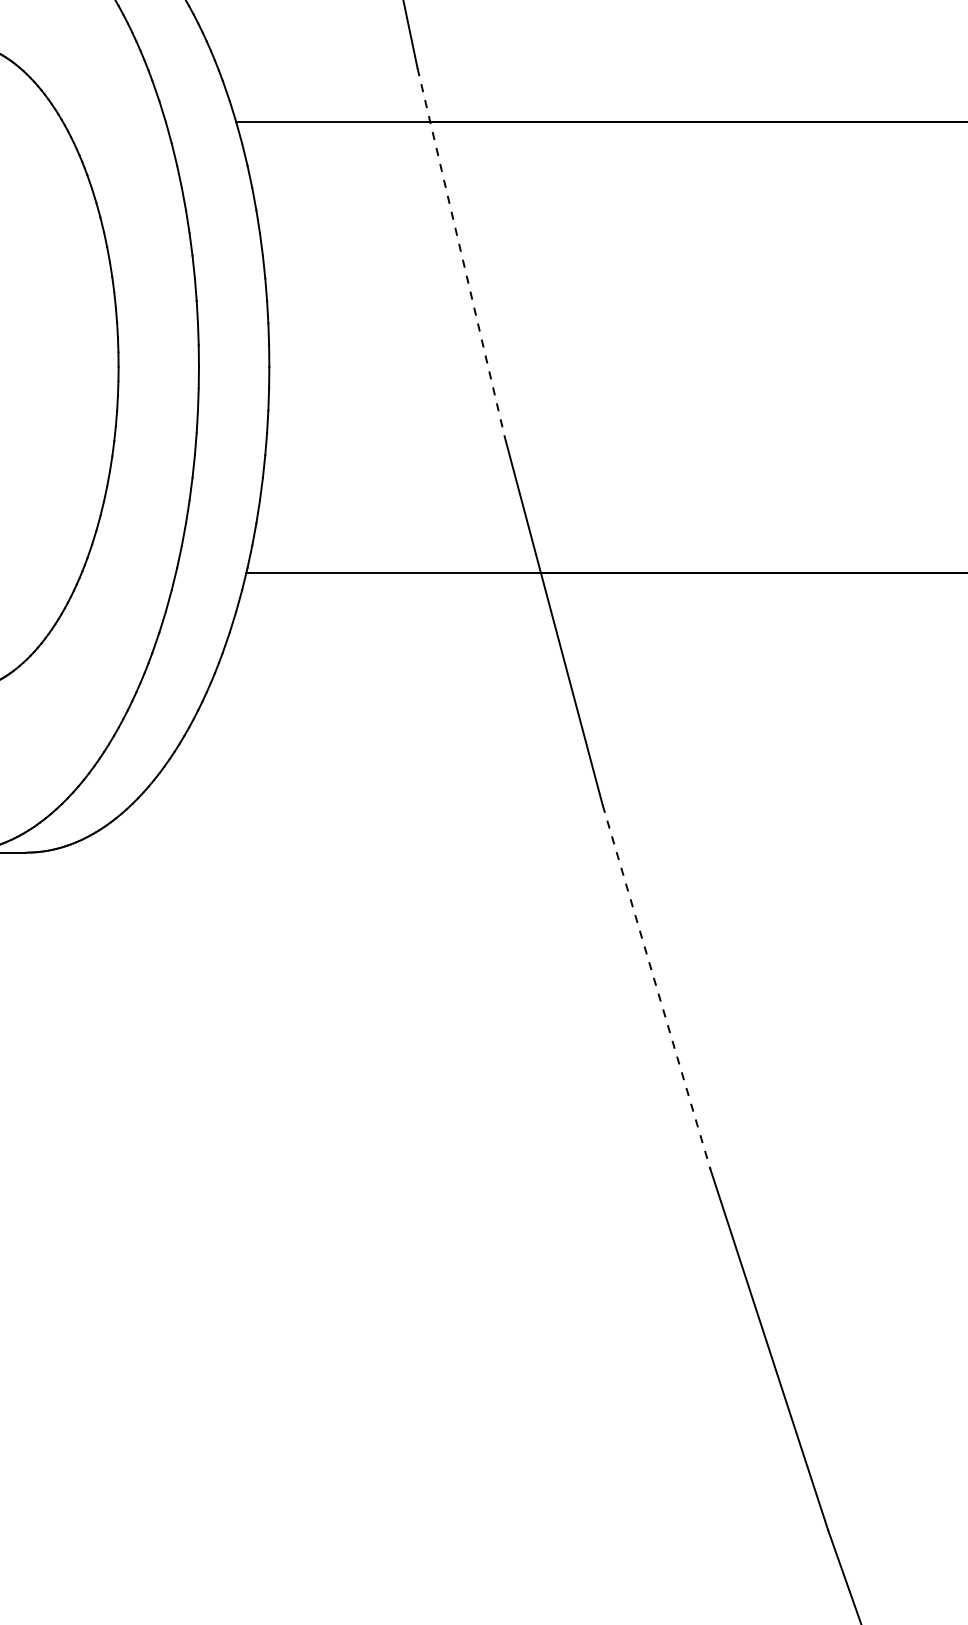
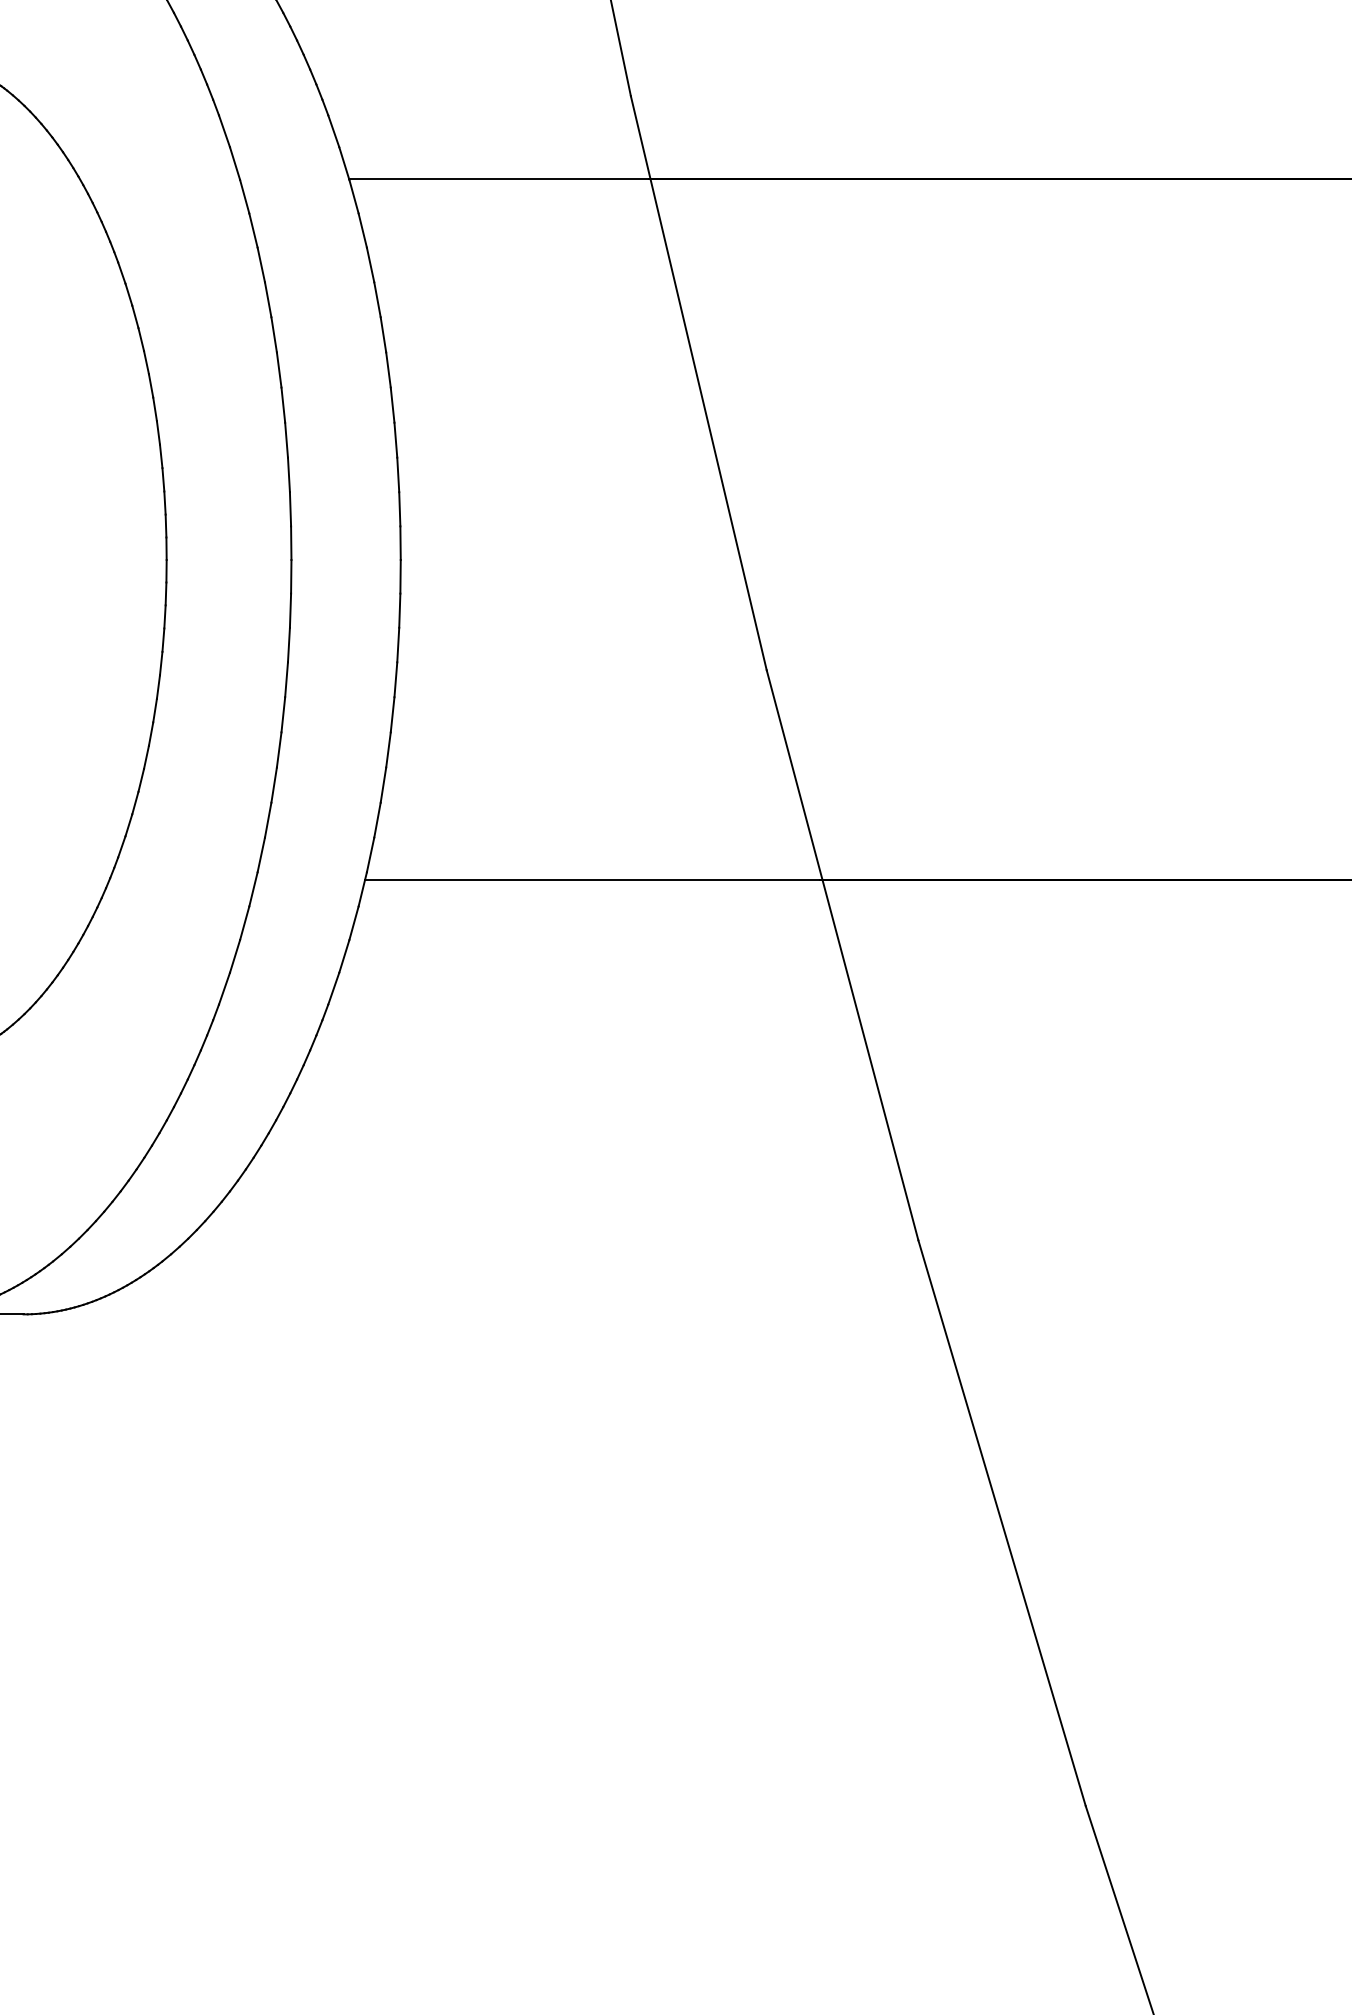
line: (461, 253) -> (699, 383), dashed -> solid
line: (656, 987) -> (1002, 1523), dashed -> solid

